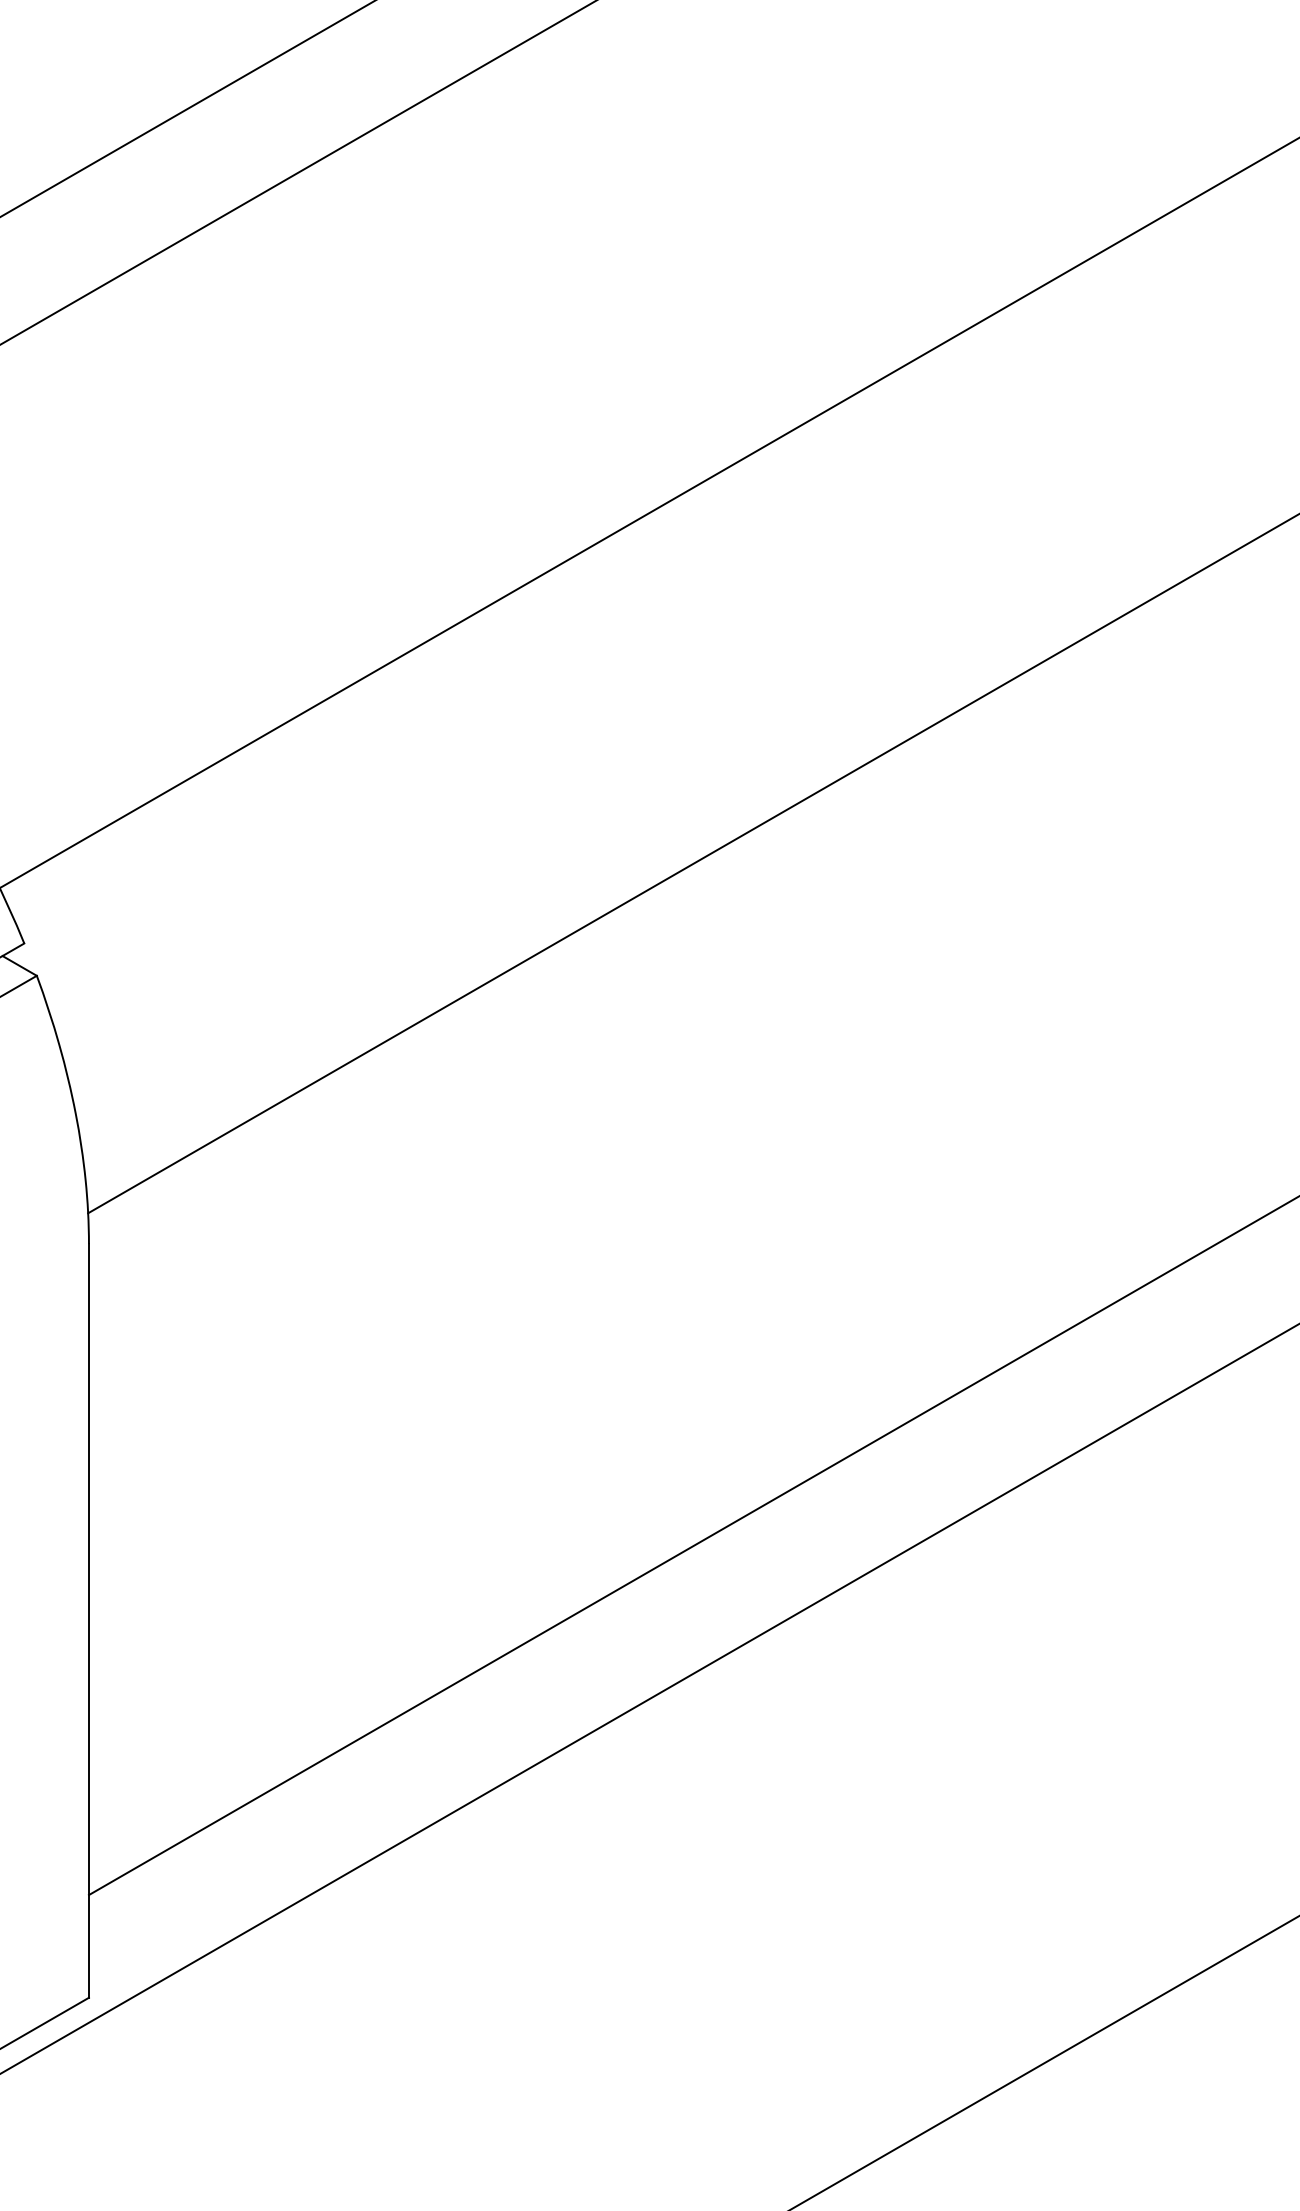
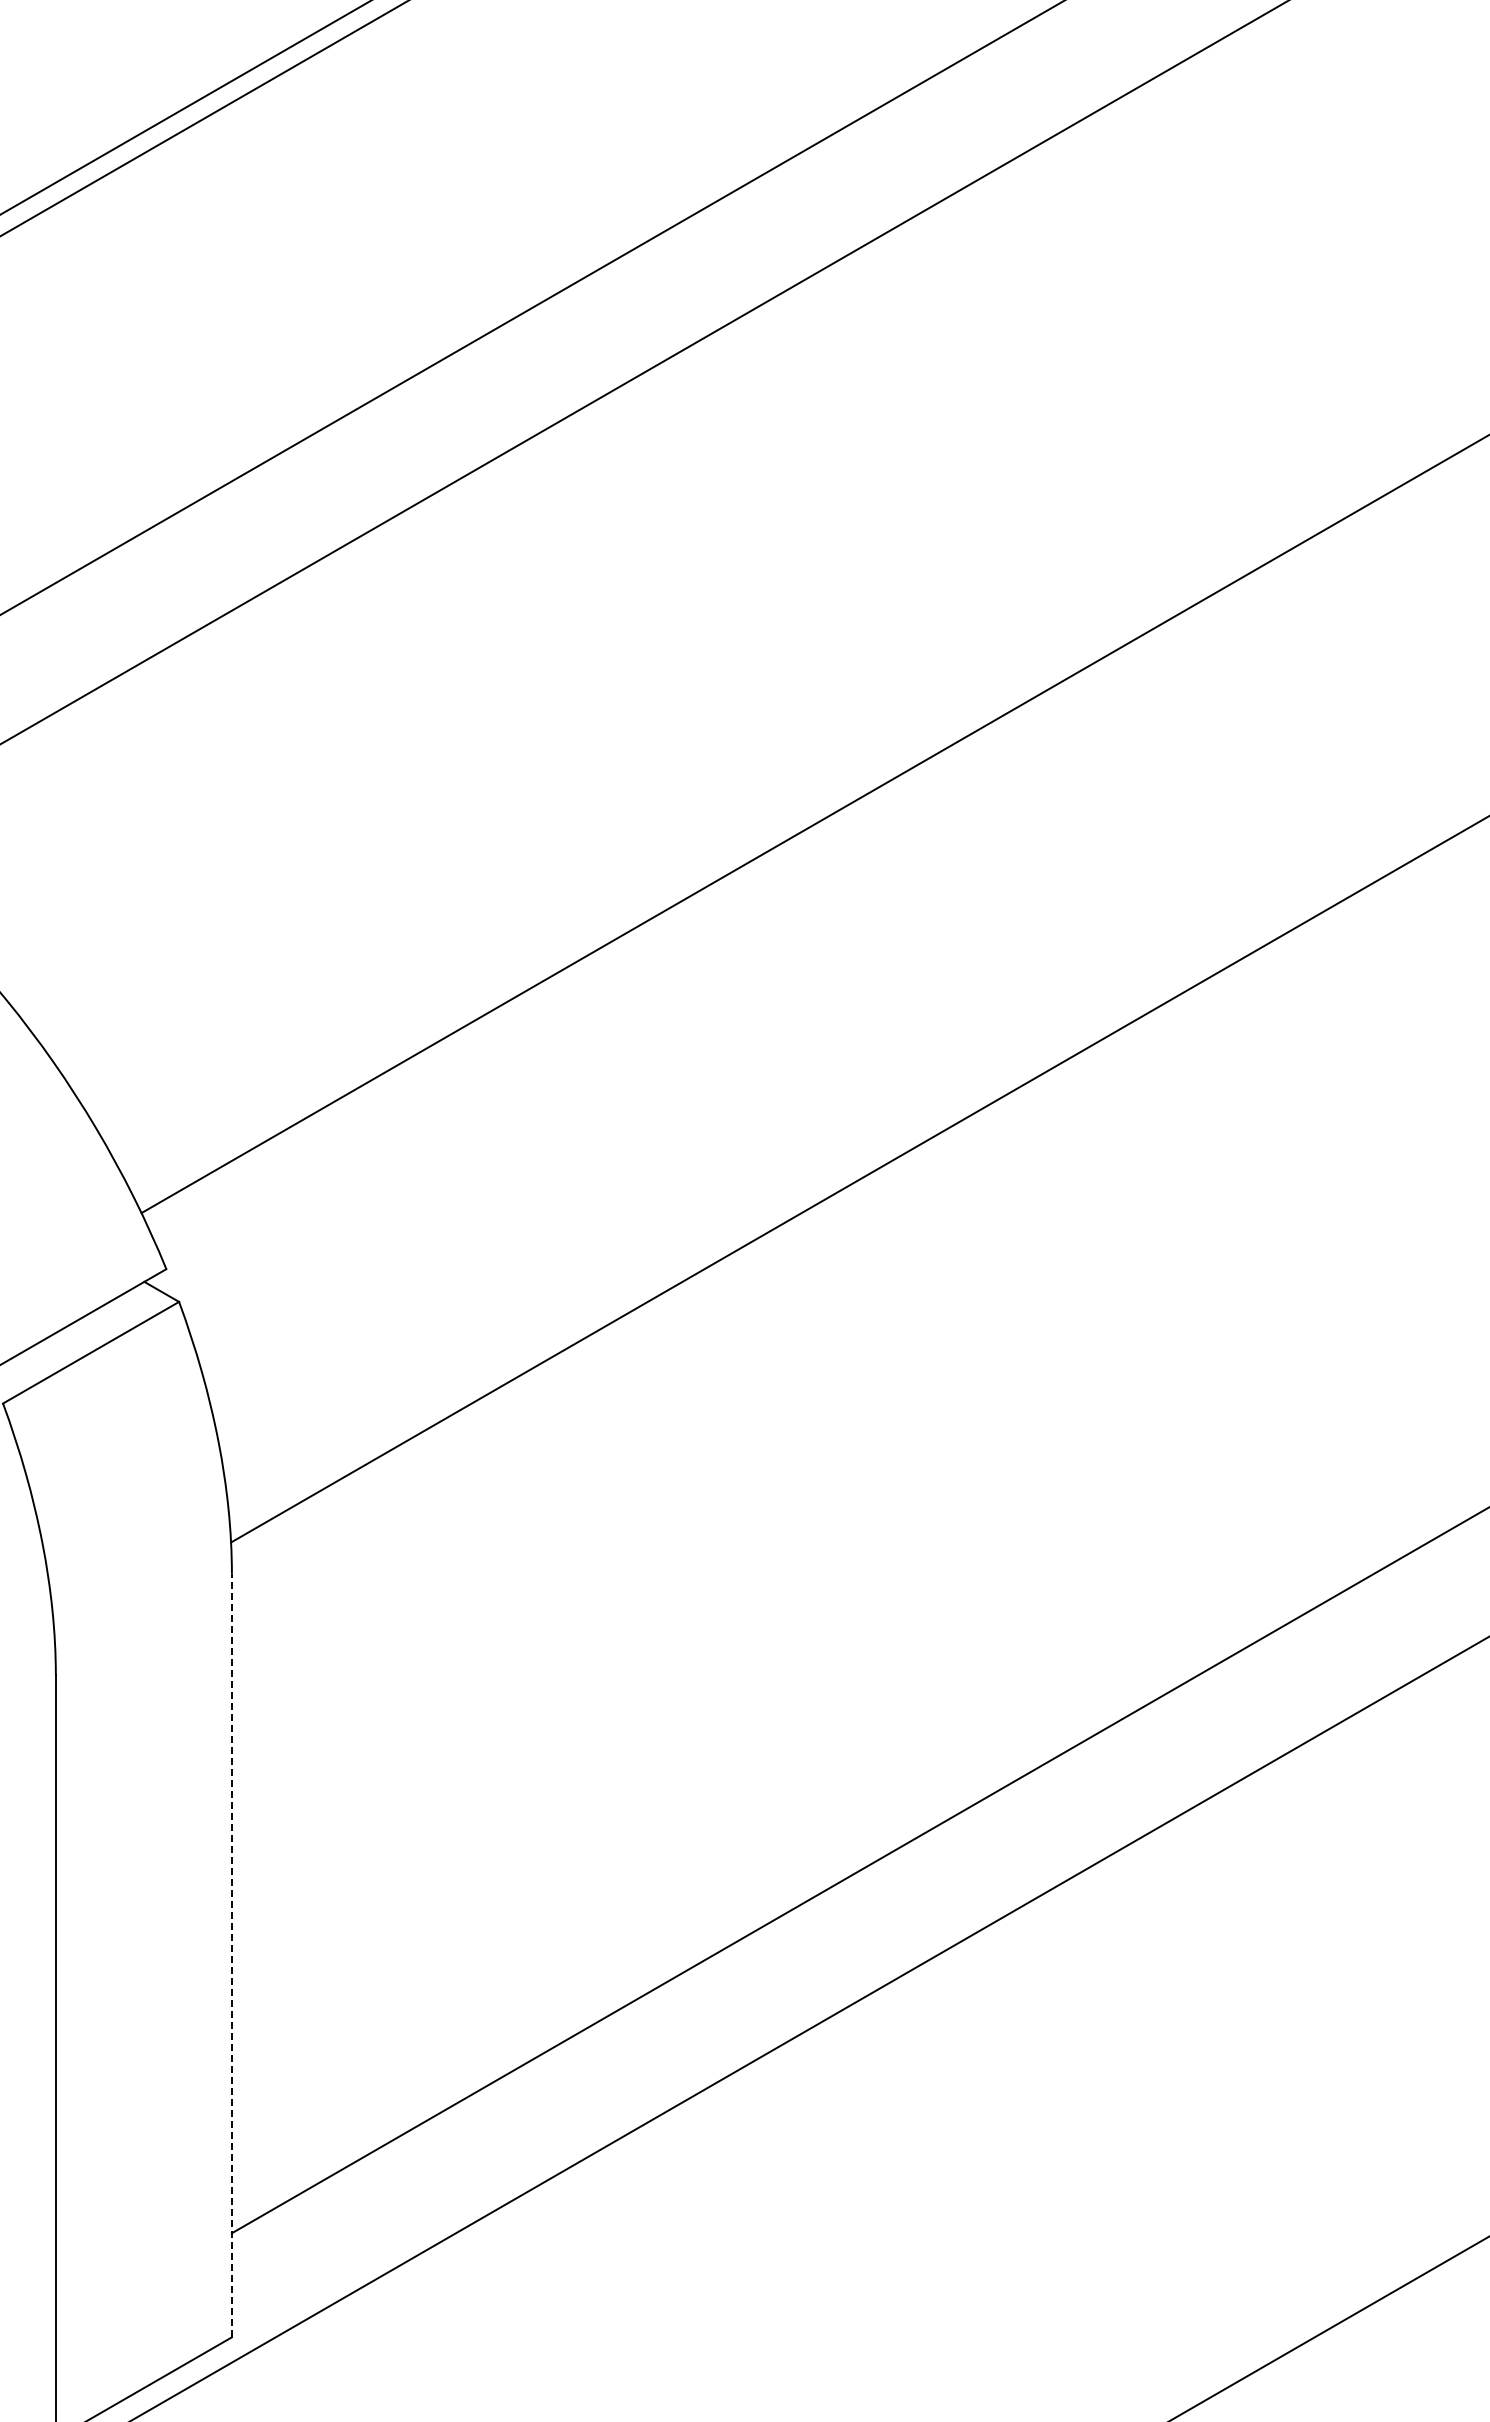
line: (88, 1620) -> (231, 1955), solid -> dashed

